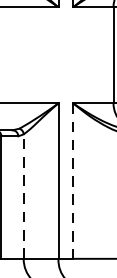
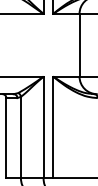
line: (73, 181) -> (53, 127), dashed -> solid
line: (23, 196) -> (20, 137), dashed -> solid

